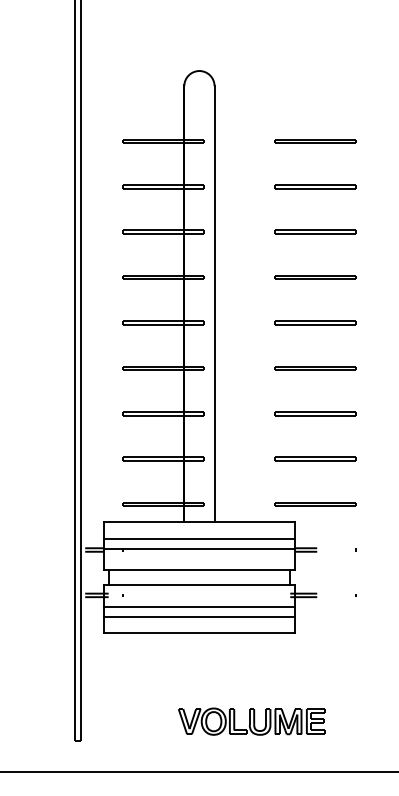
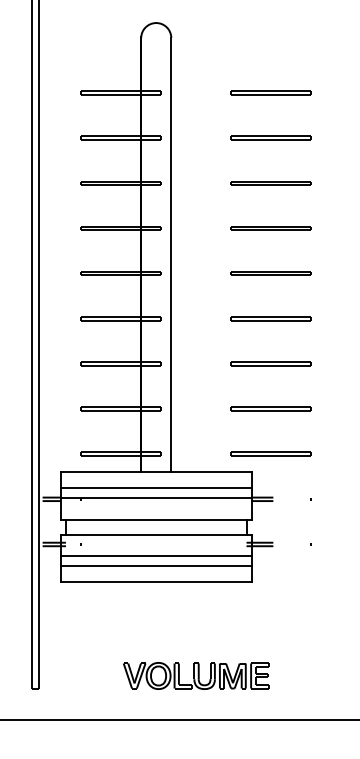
part: (251, 721) -> (196, 675), moved

